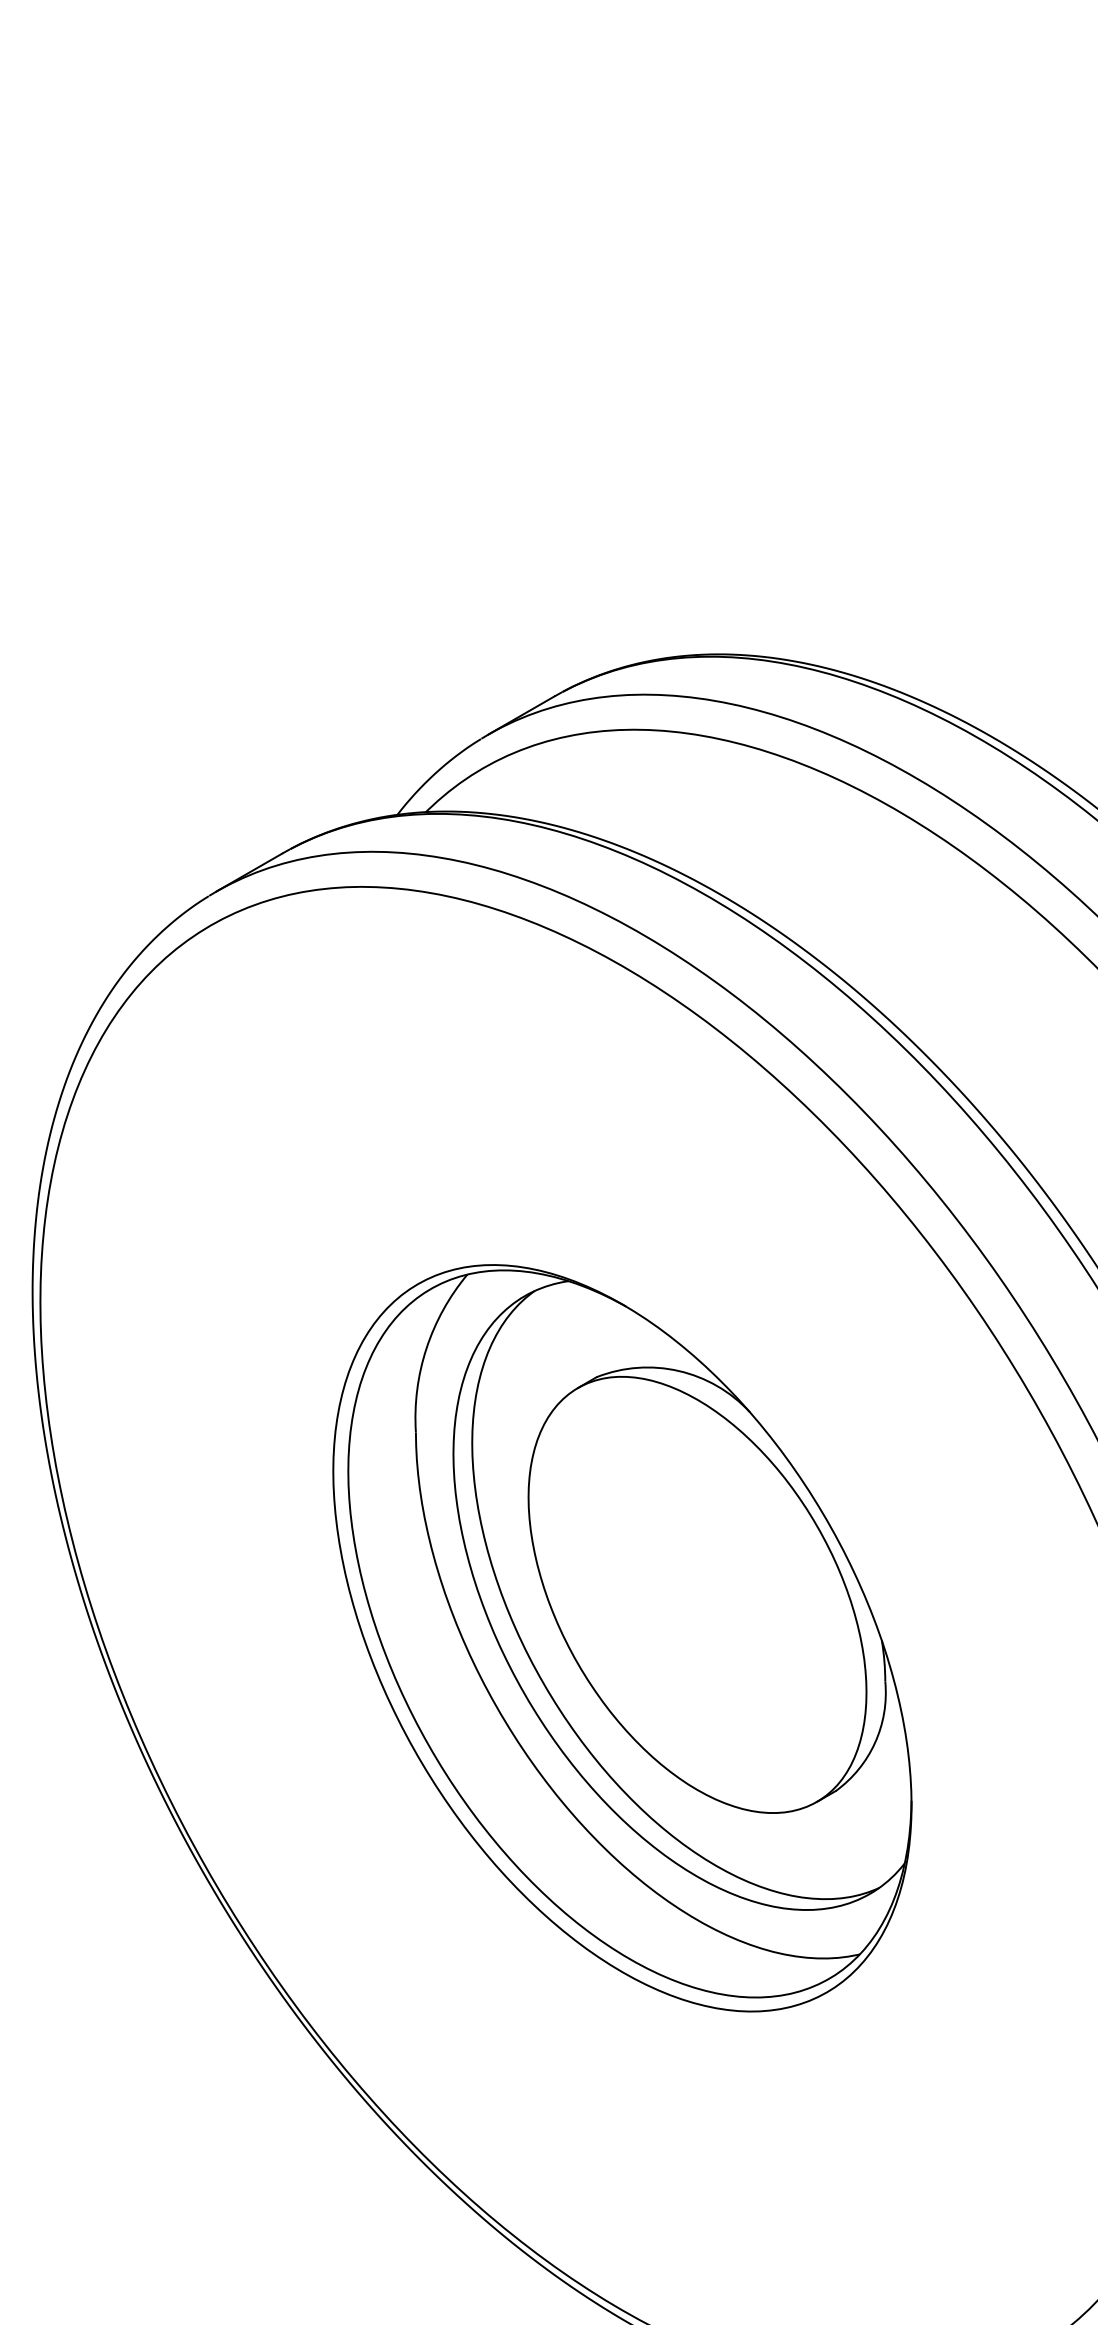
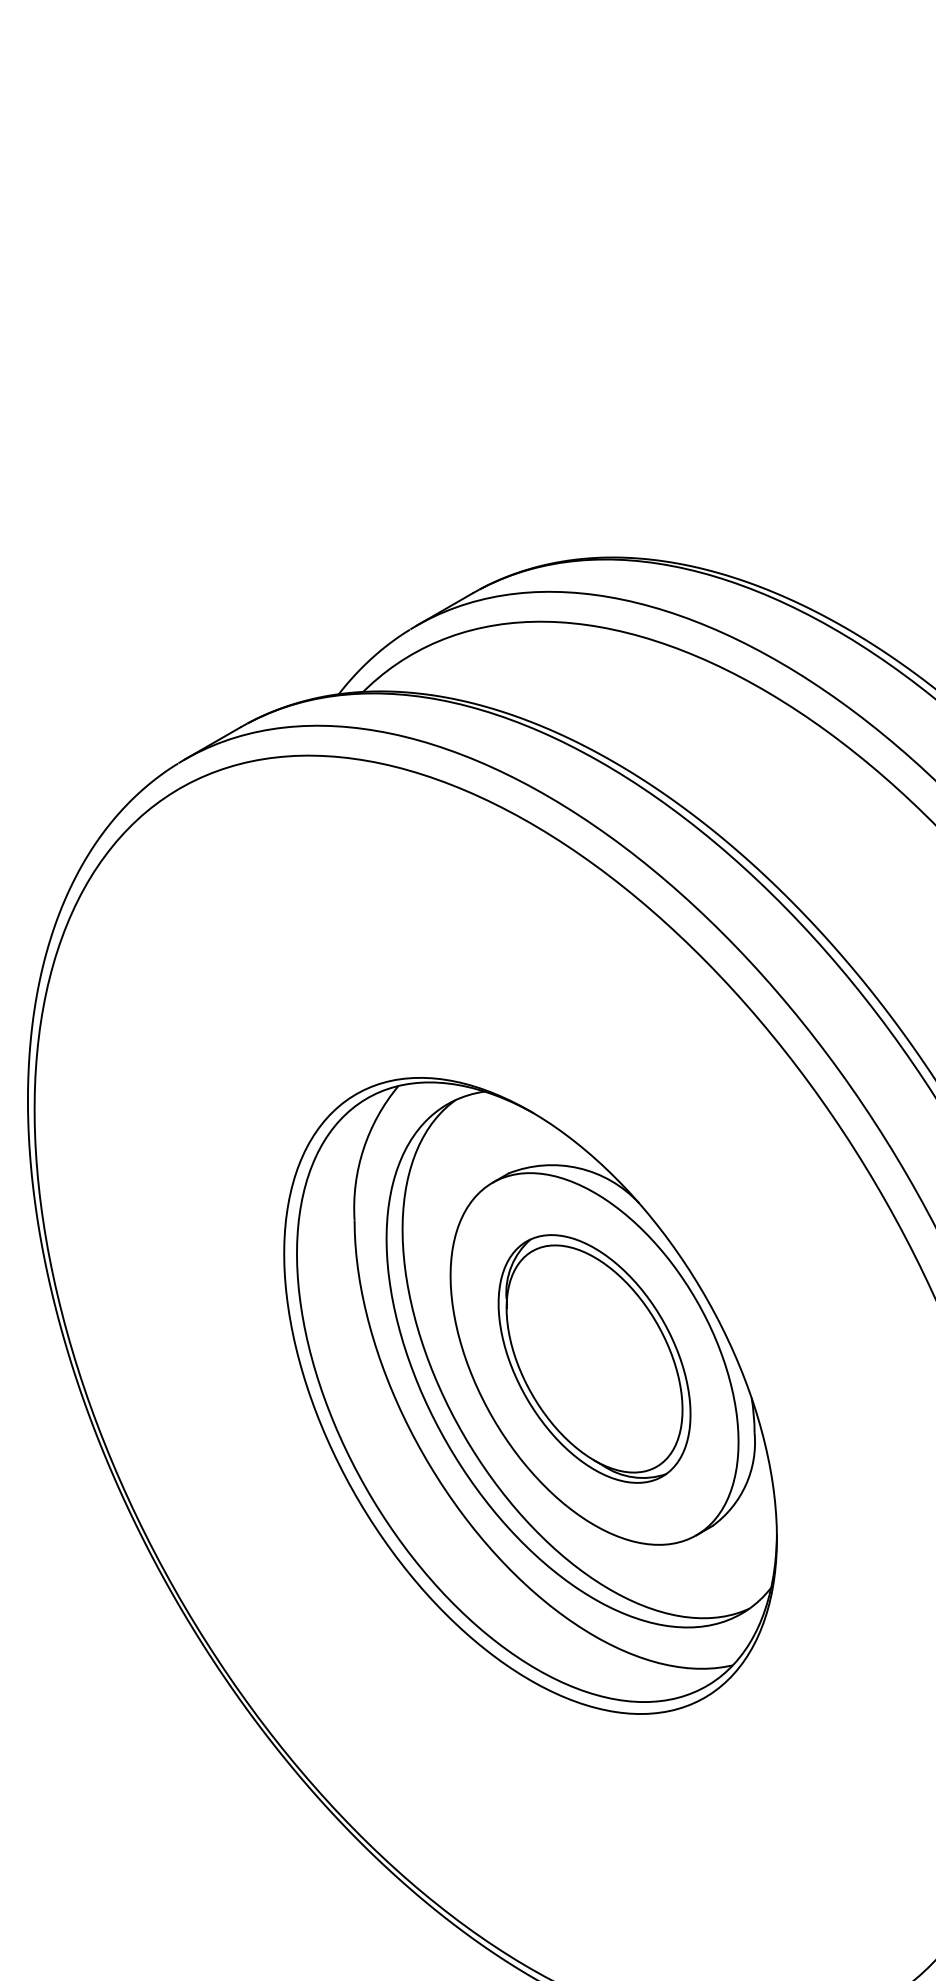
part: (697, 1594) -> (594, 1358), added

